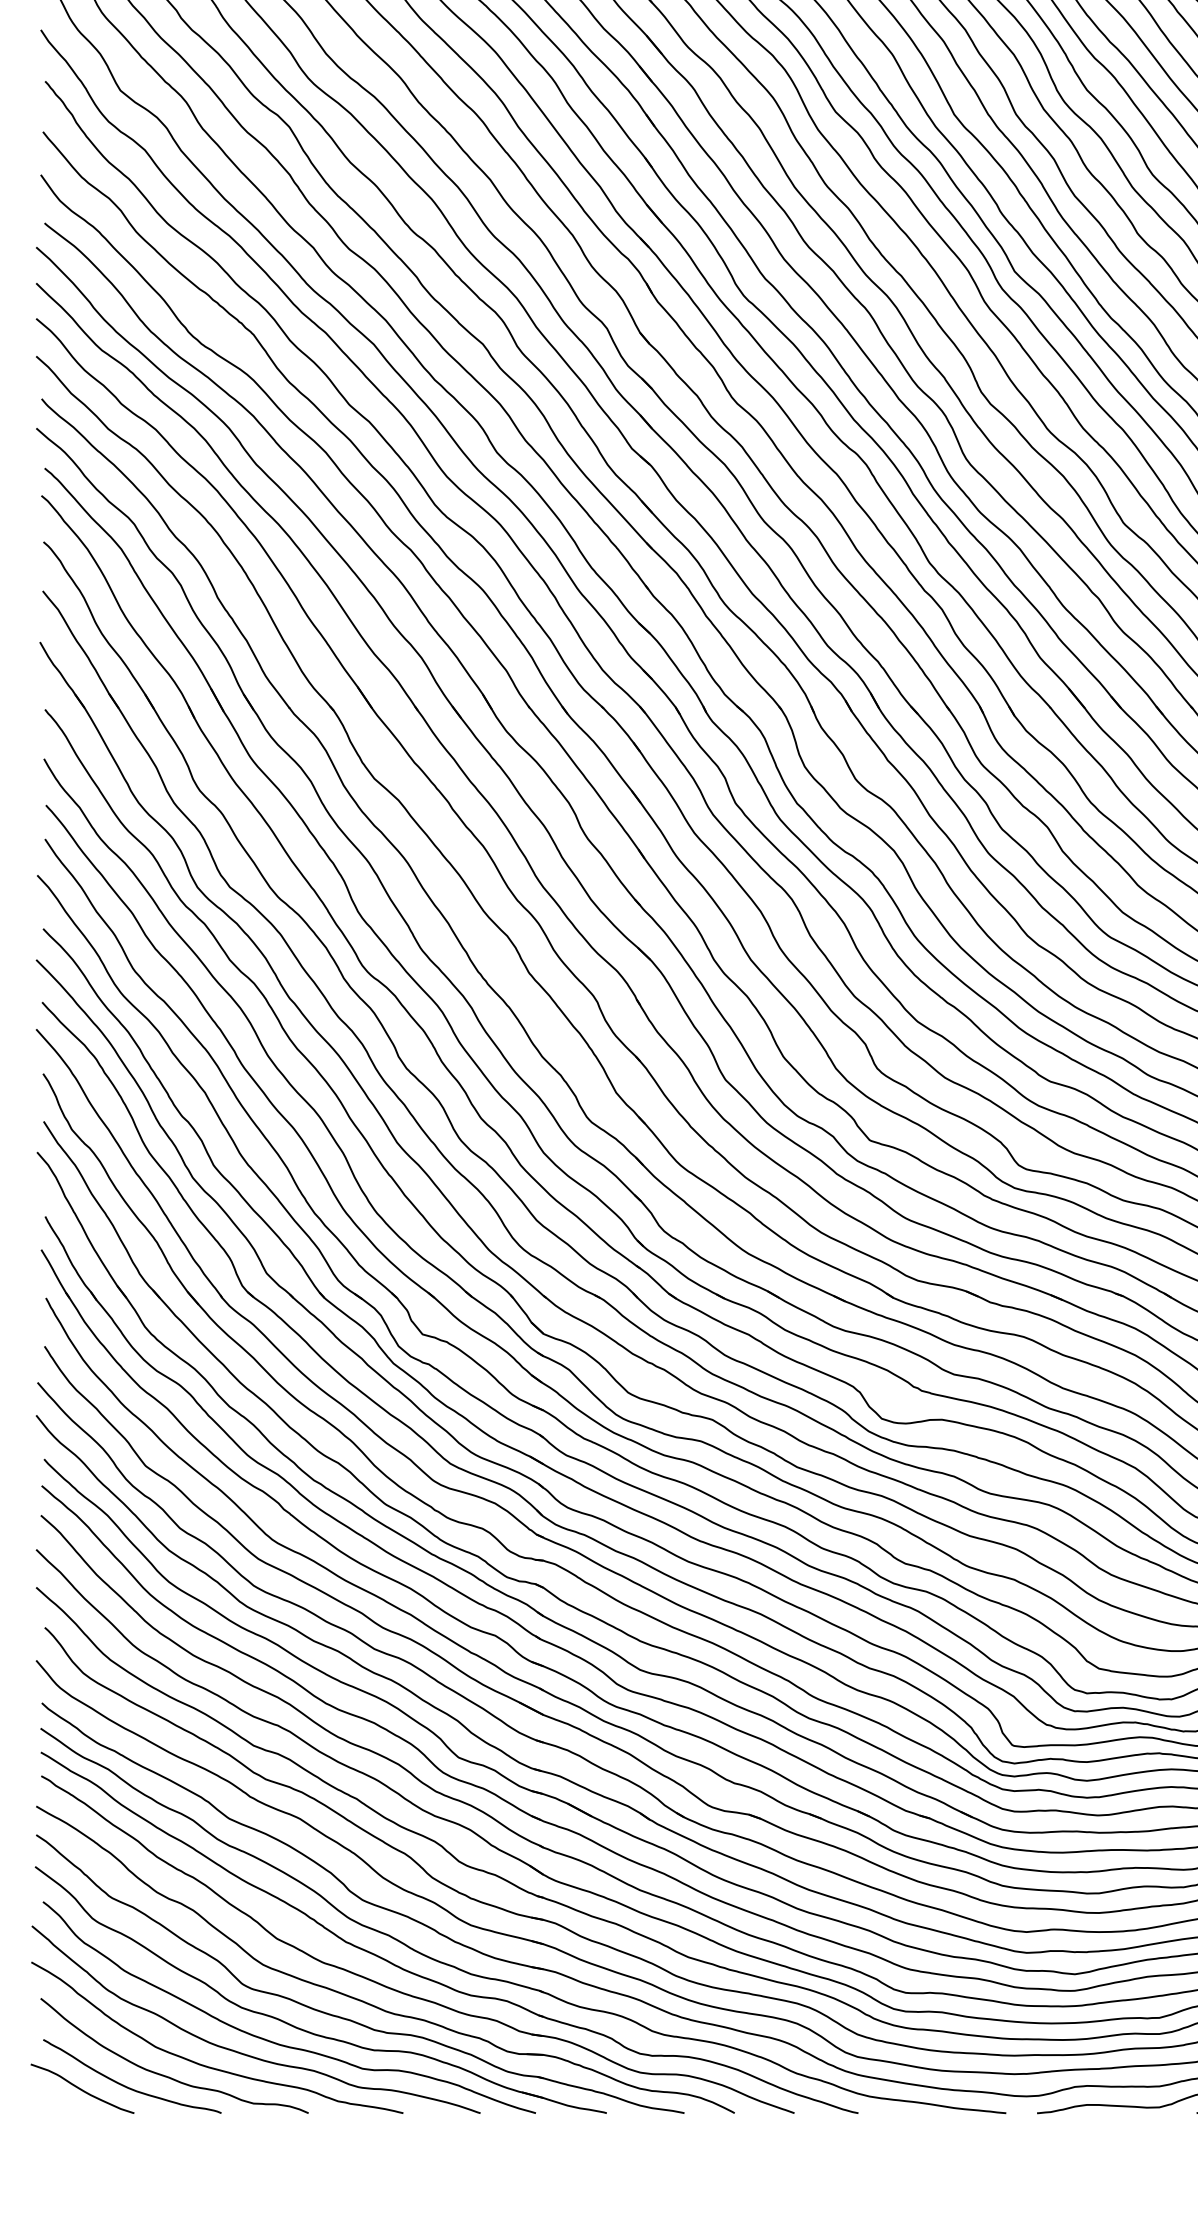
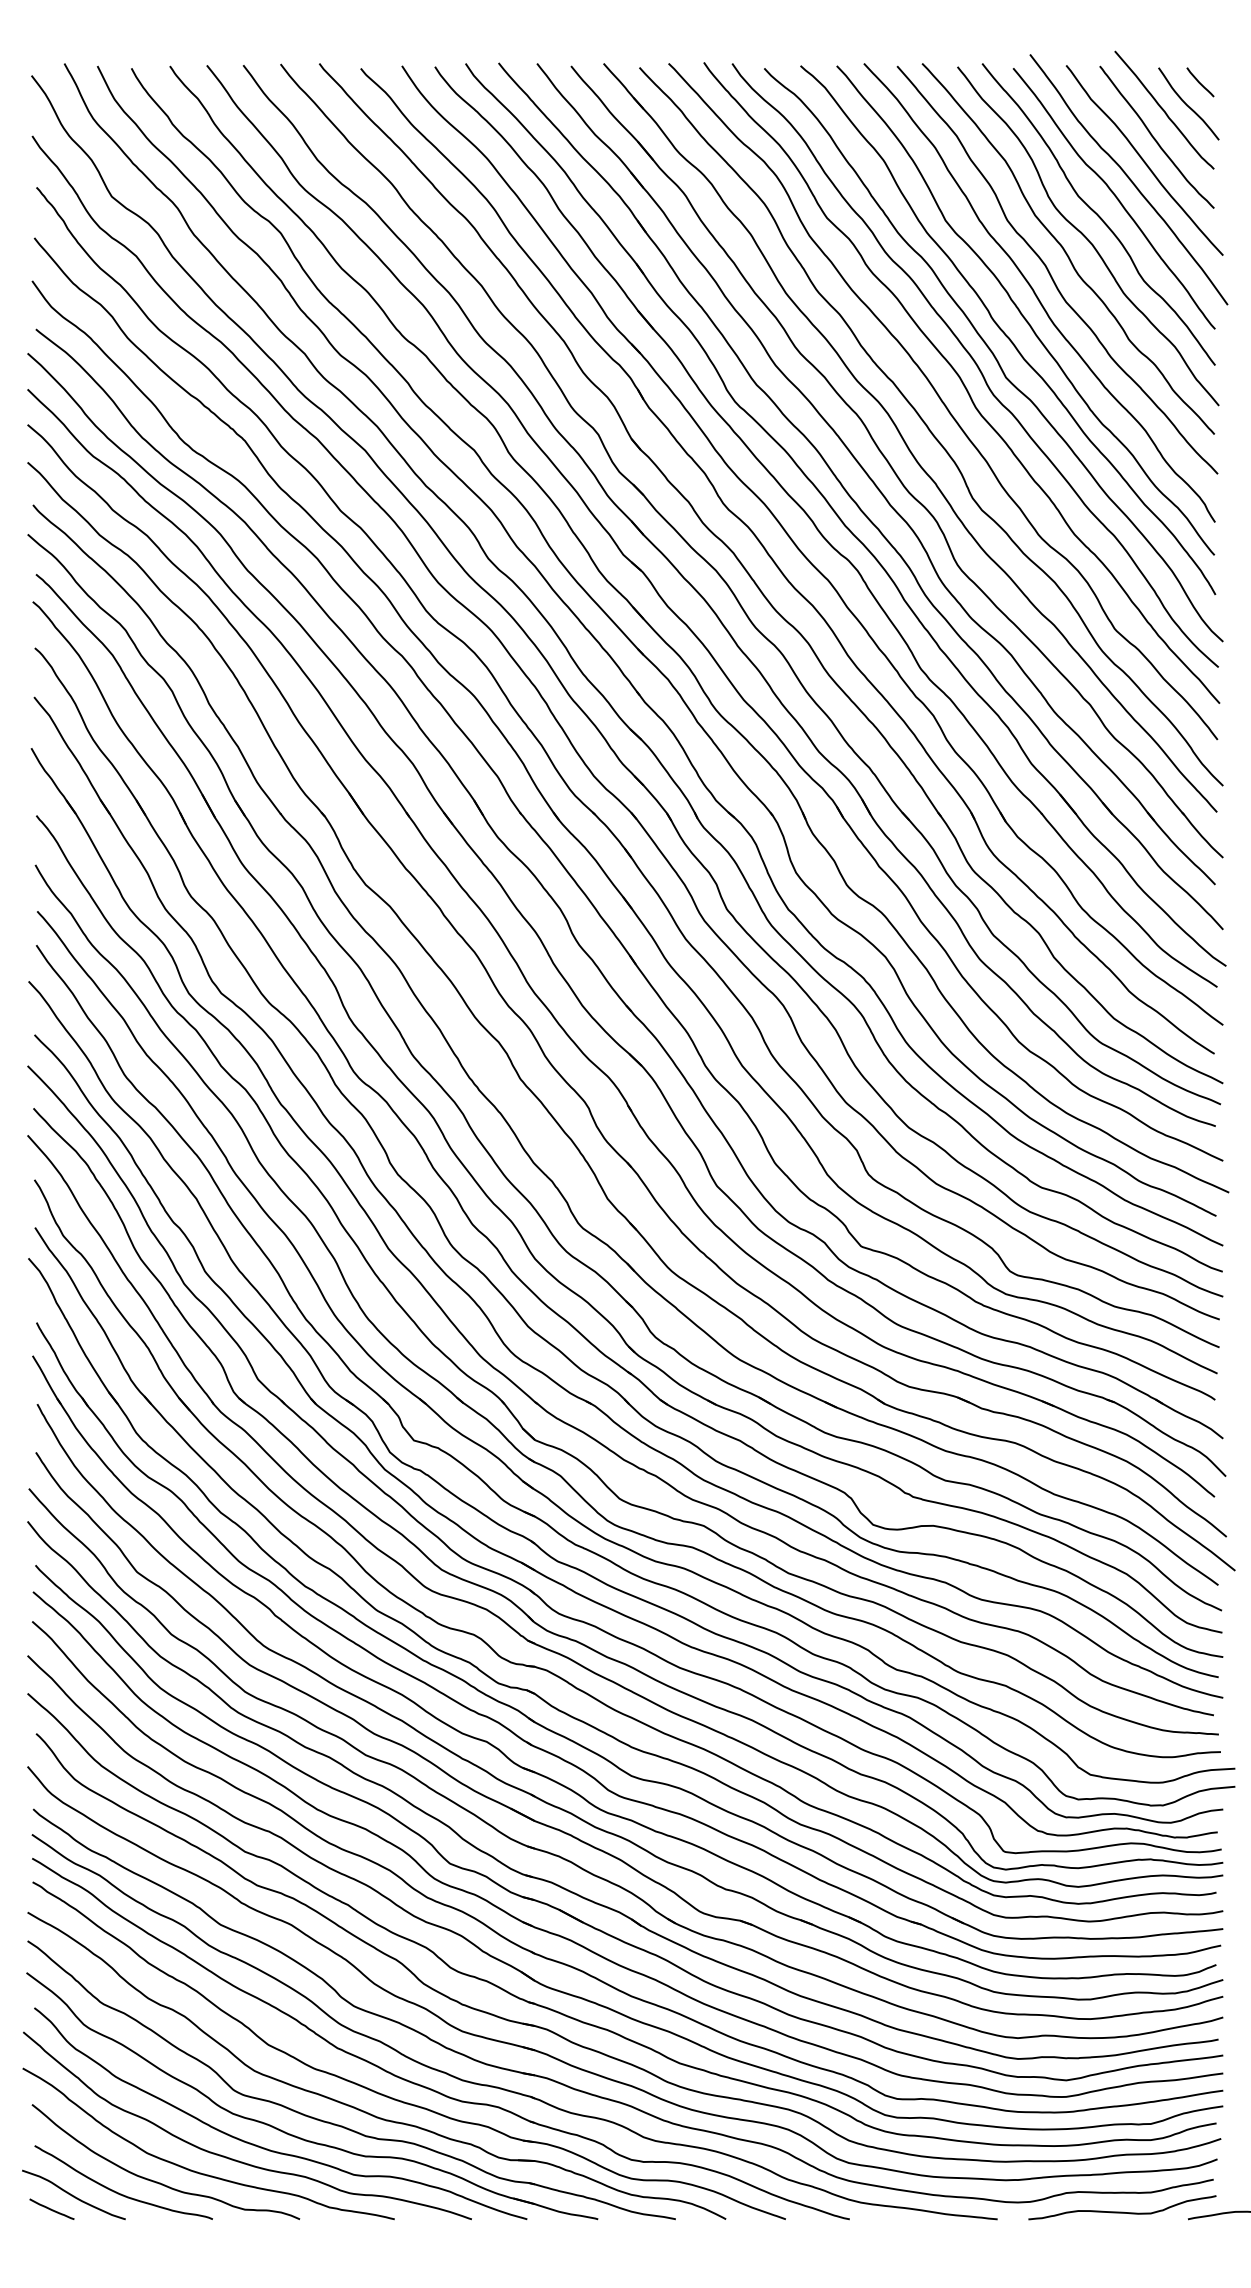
line: (60, 2102) -> (51, 2208), added

